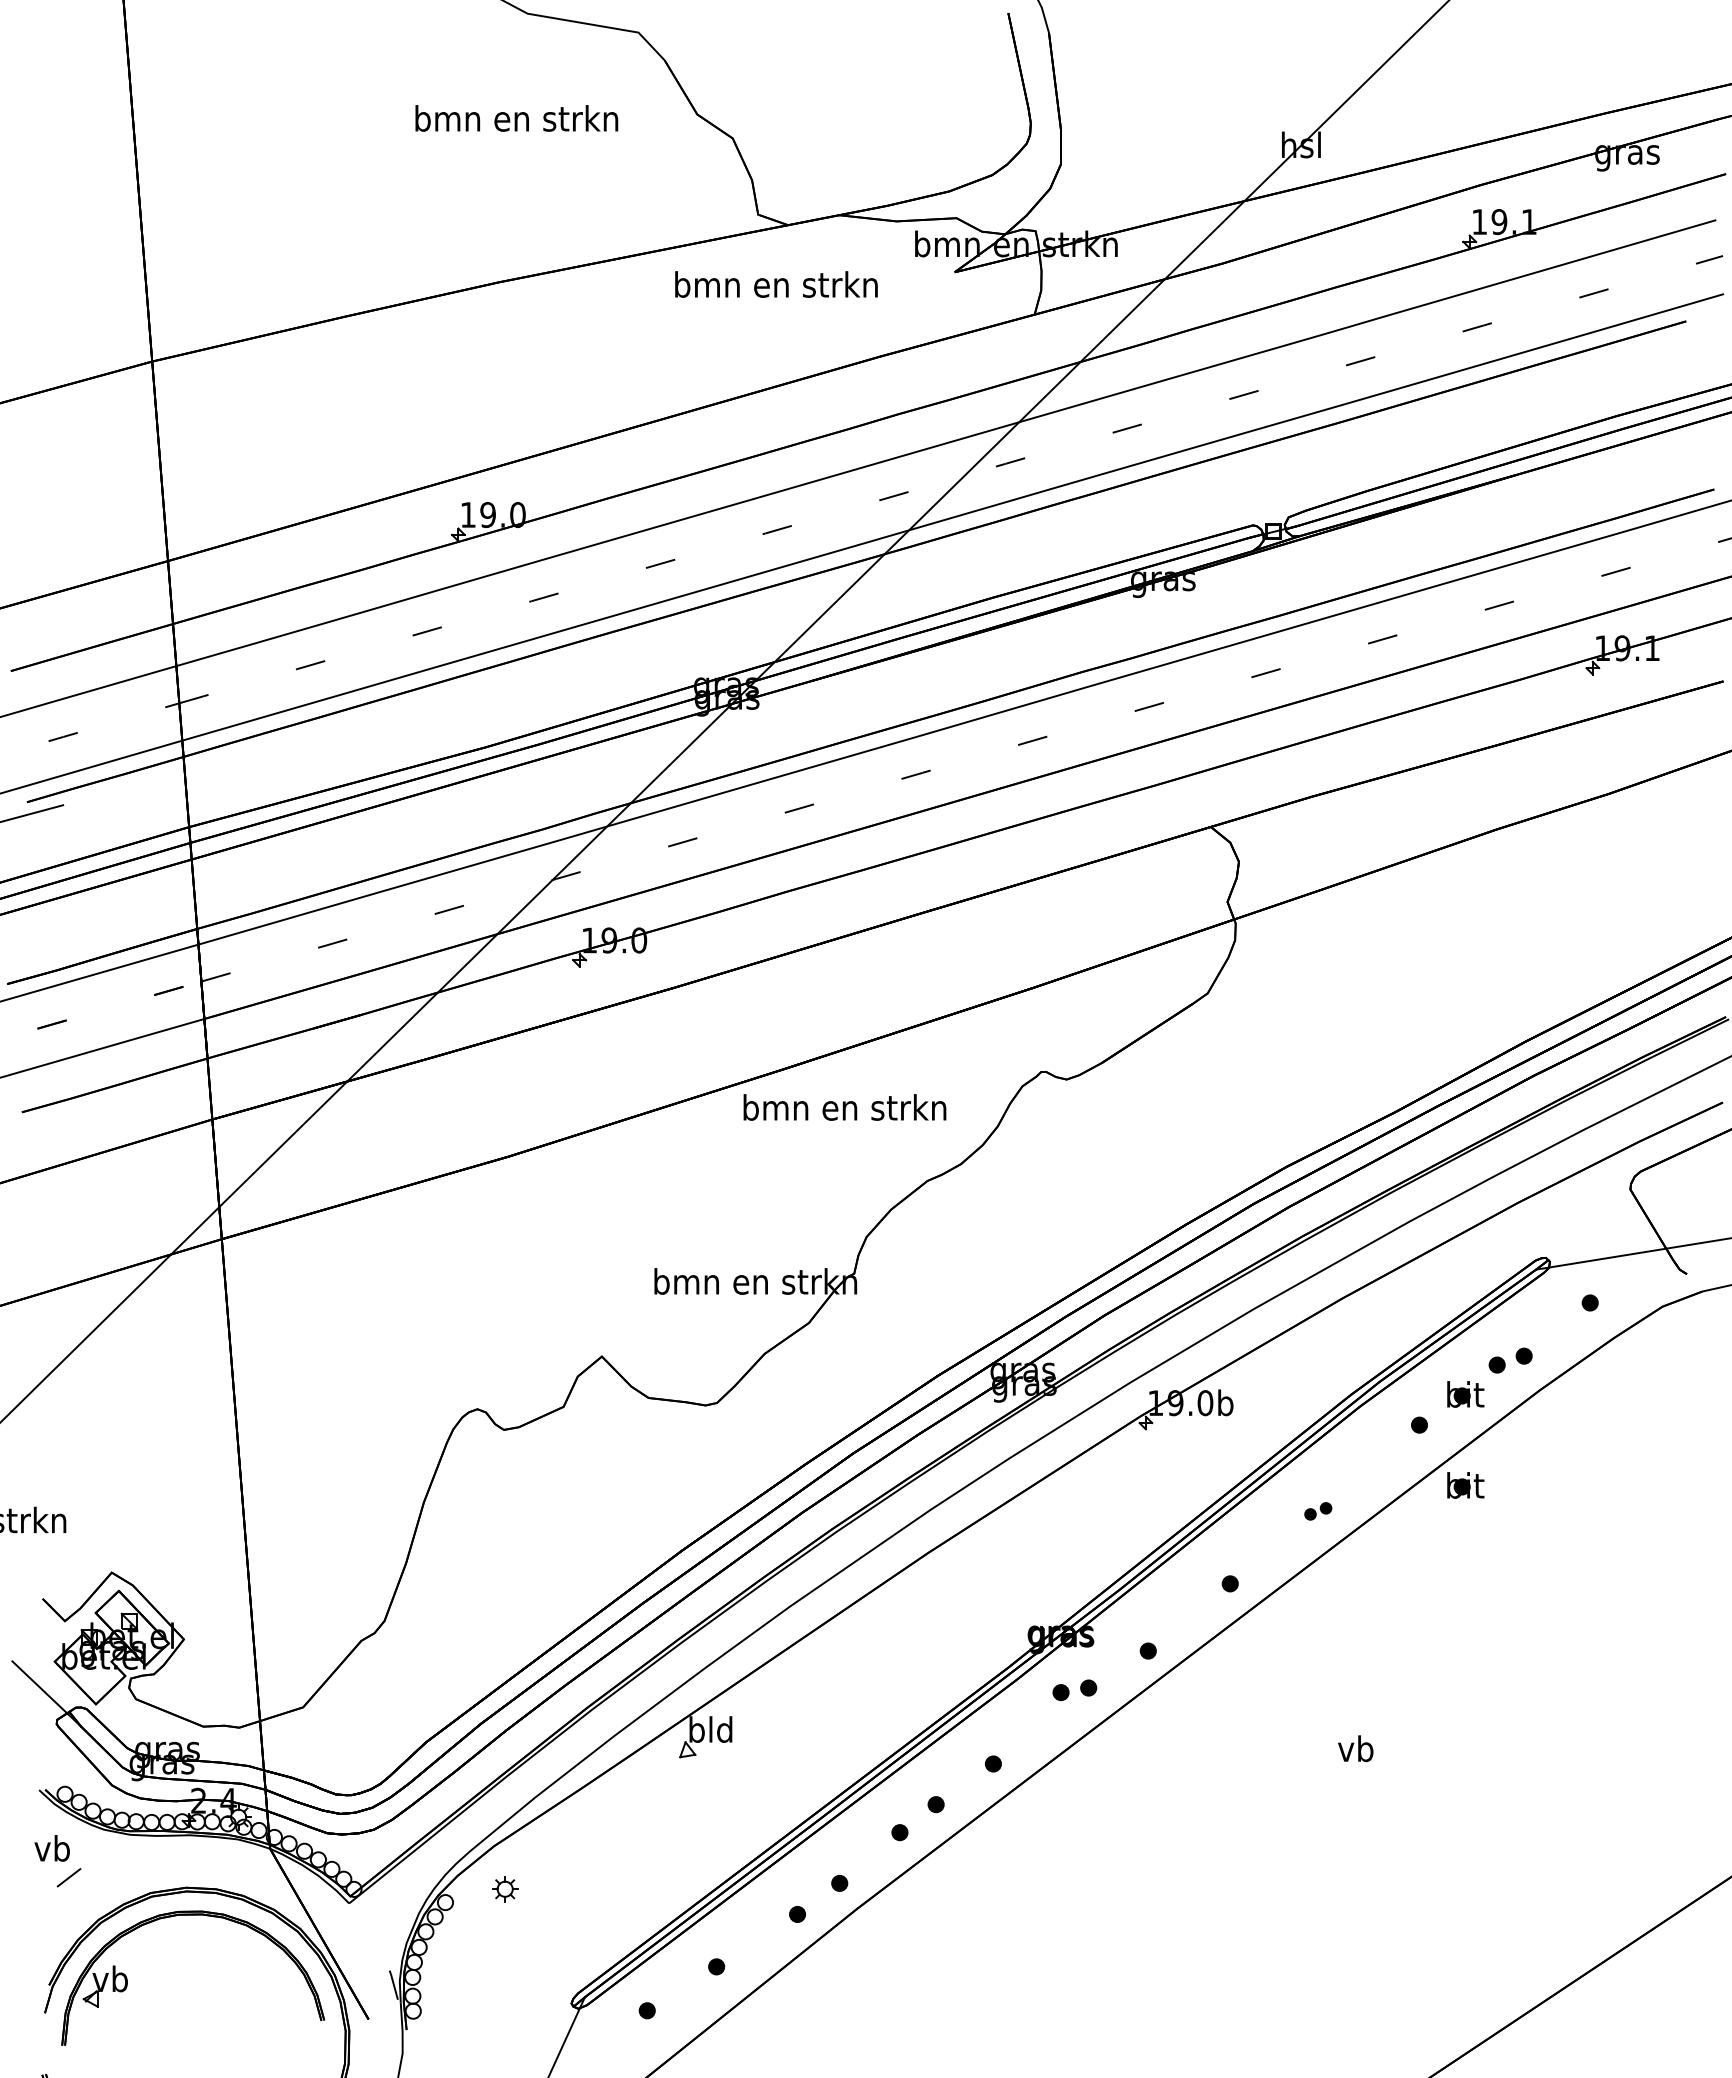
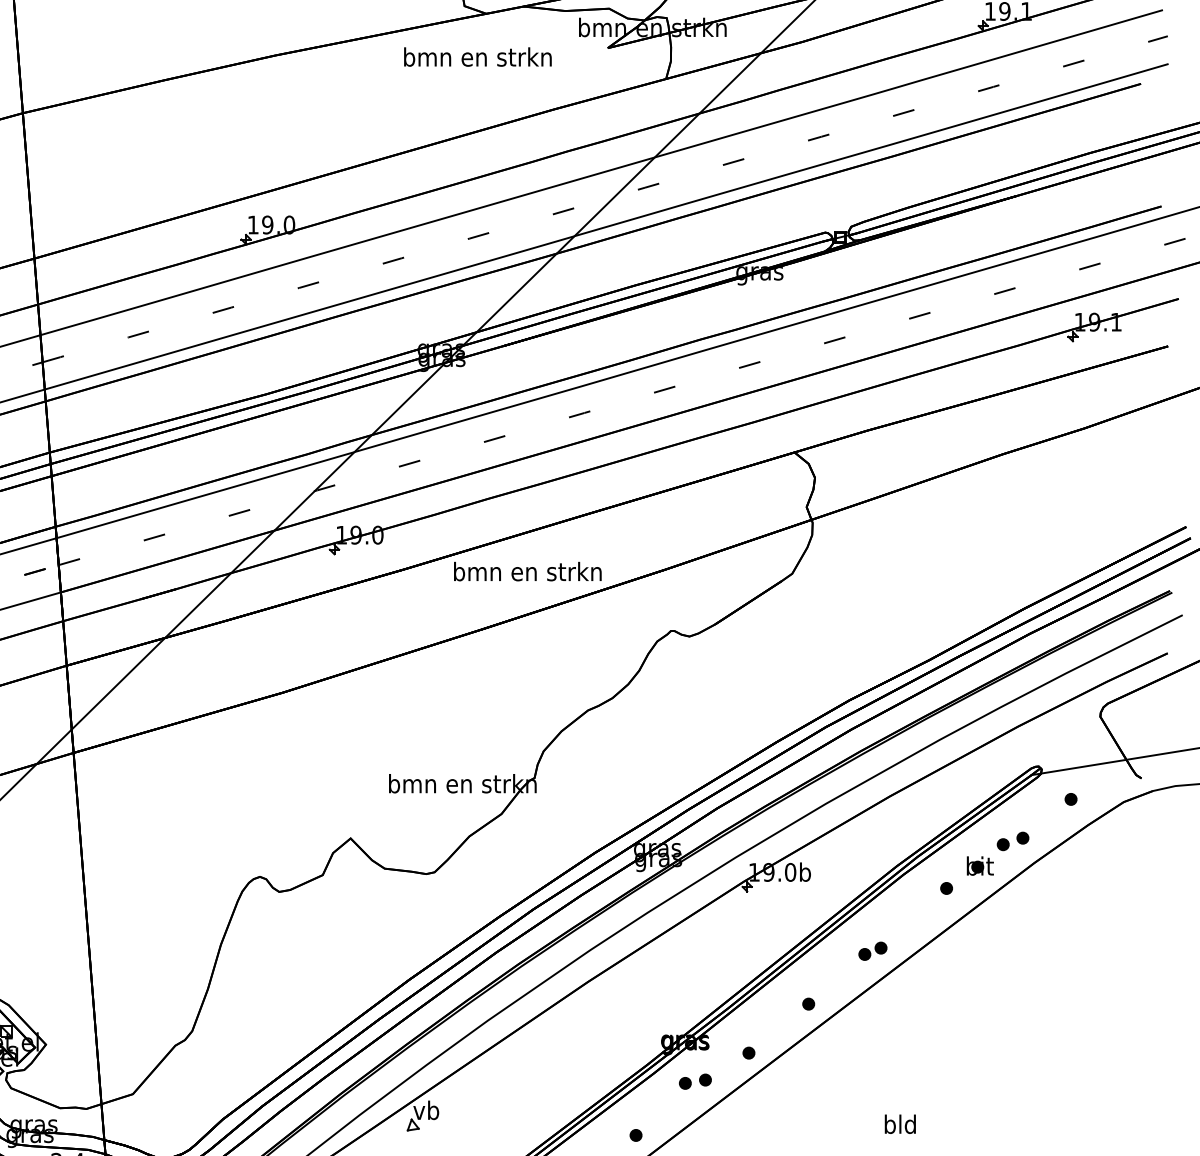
text: (844, 1107) -> (527, 571), moved
part: (1465, 1485) -> (980, 932), removed
part: (1317, 1511) -> (872, 951), size x1.43
text: (710, 1729) -> (429, 1110), bld -> vb
text: (1355, 1748) -> (899, 1124), vb -> bld

